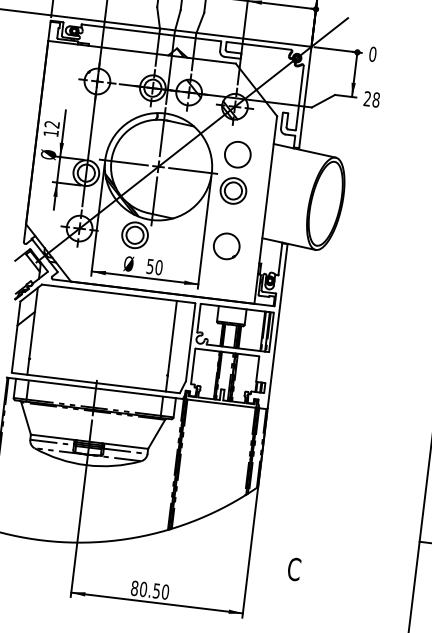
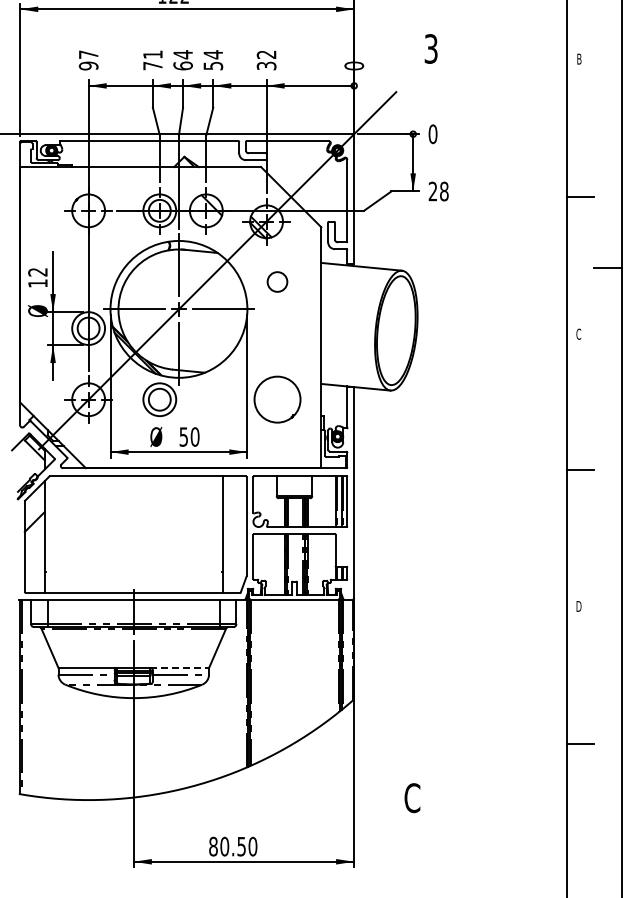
circle: (237, 154) -> (277, 281), size x0.6
part: (233, 190) -> (277, 328), removed
part: (226, 246) -> (277, 399), size x1.4
line: (125, 446) -> (180, 668), solid -> dashed

